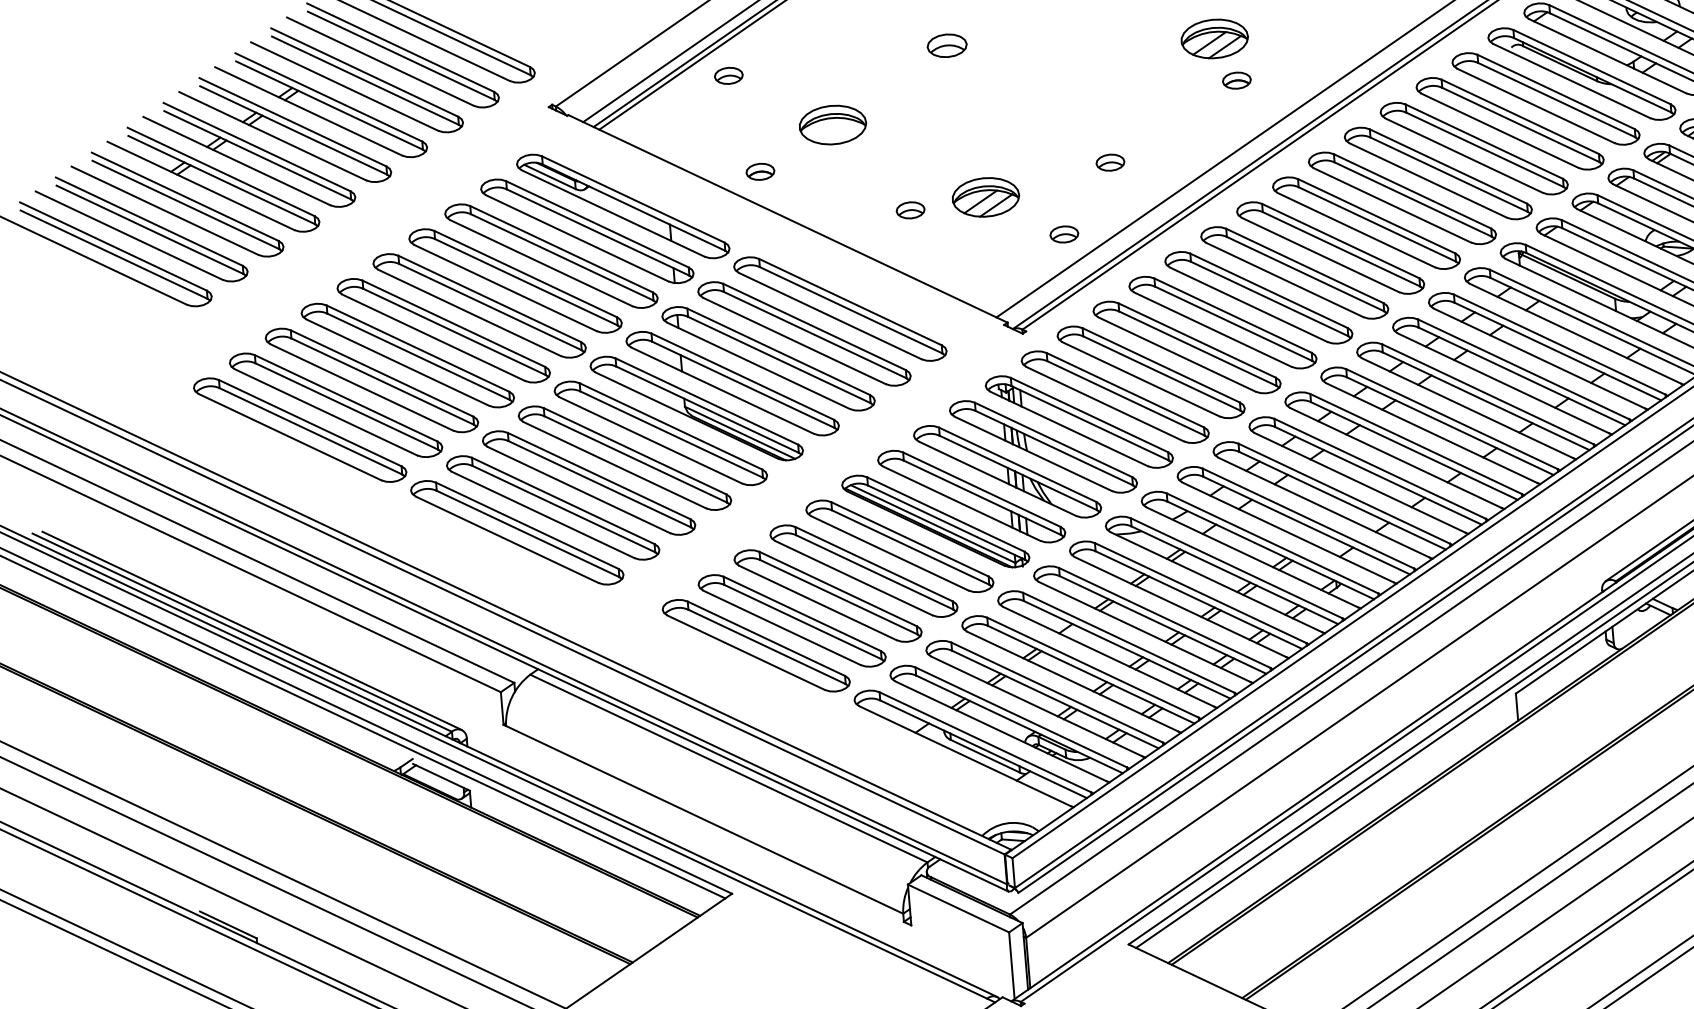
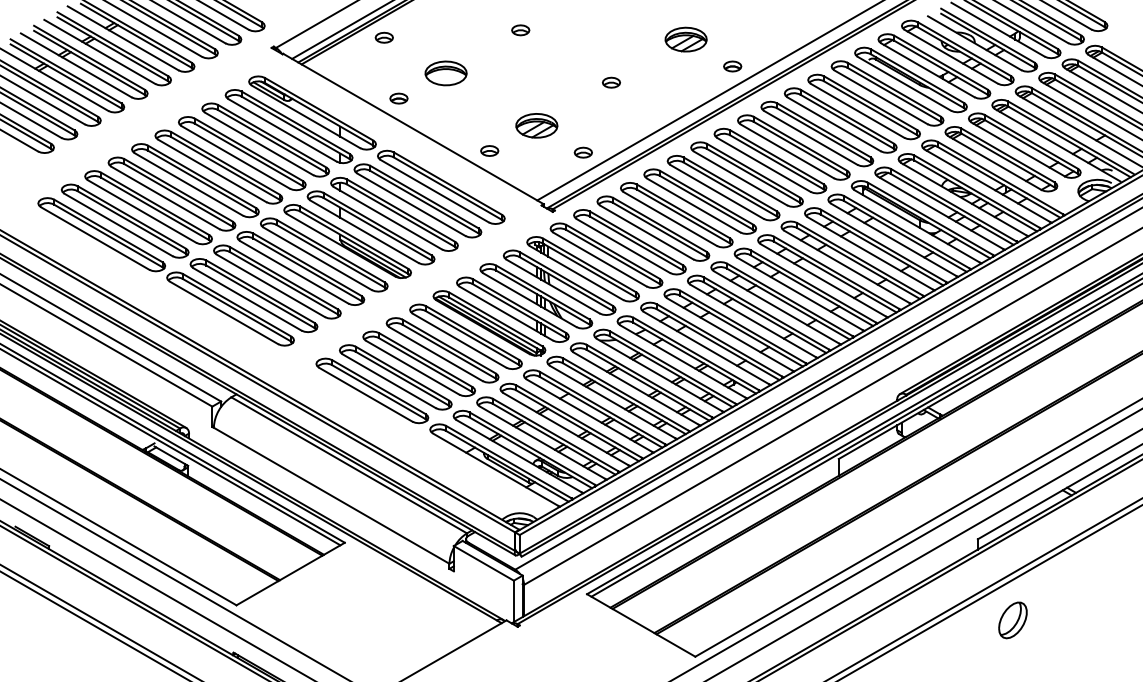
part: (946, 46) -> (520, 30), size x0.71
part: (1236, 80) -> (732, 66), moved
part: (1110, 162) -> (611, 82), moved
part: (910, 209) -> (489, 150), moved

